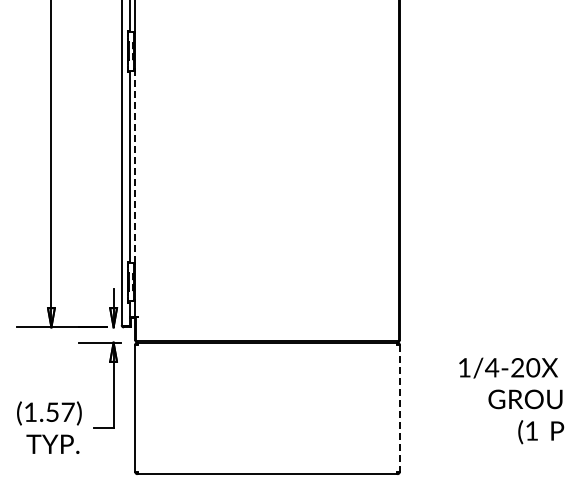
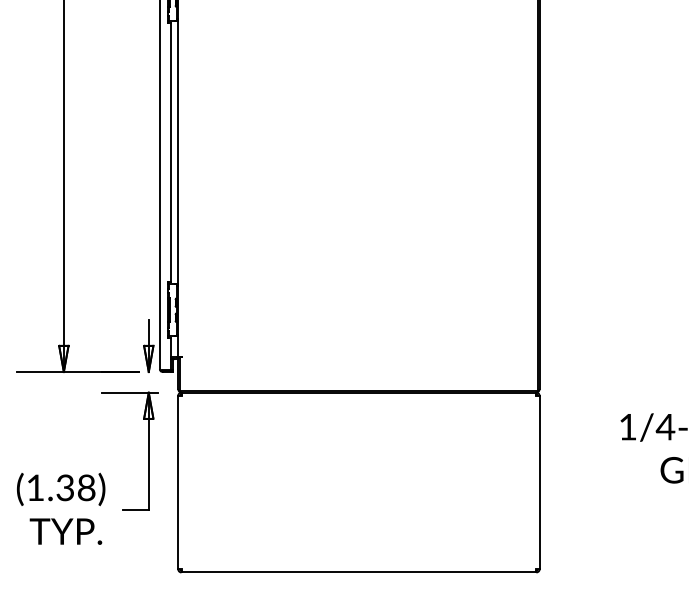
line: (135, 166) -> (178, 152), dashed -> solid
line: (399, 408) -> (539, 482), dashed -> solid
text: (60, 411) -> (76, 486), (1.57) -> (1.38)

